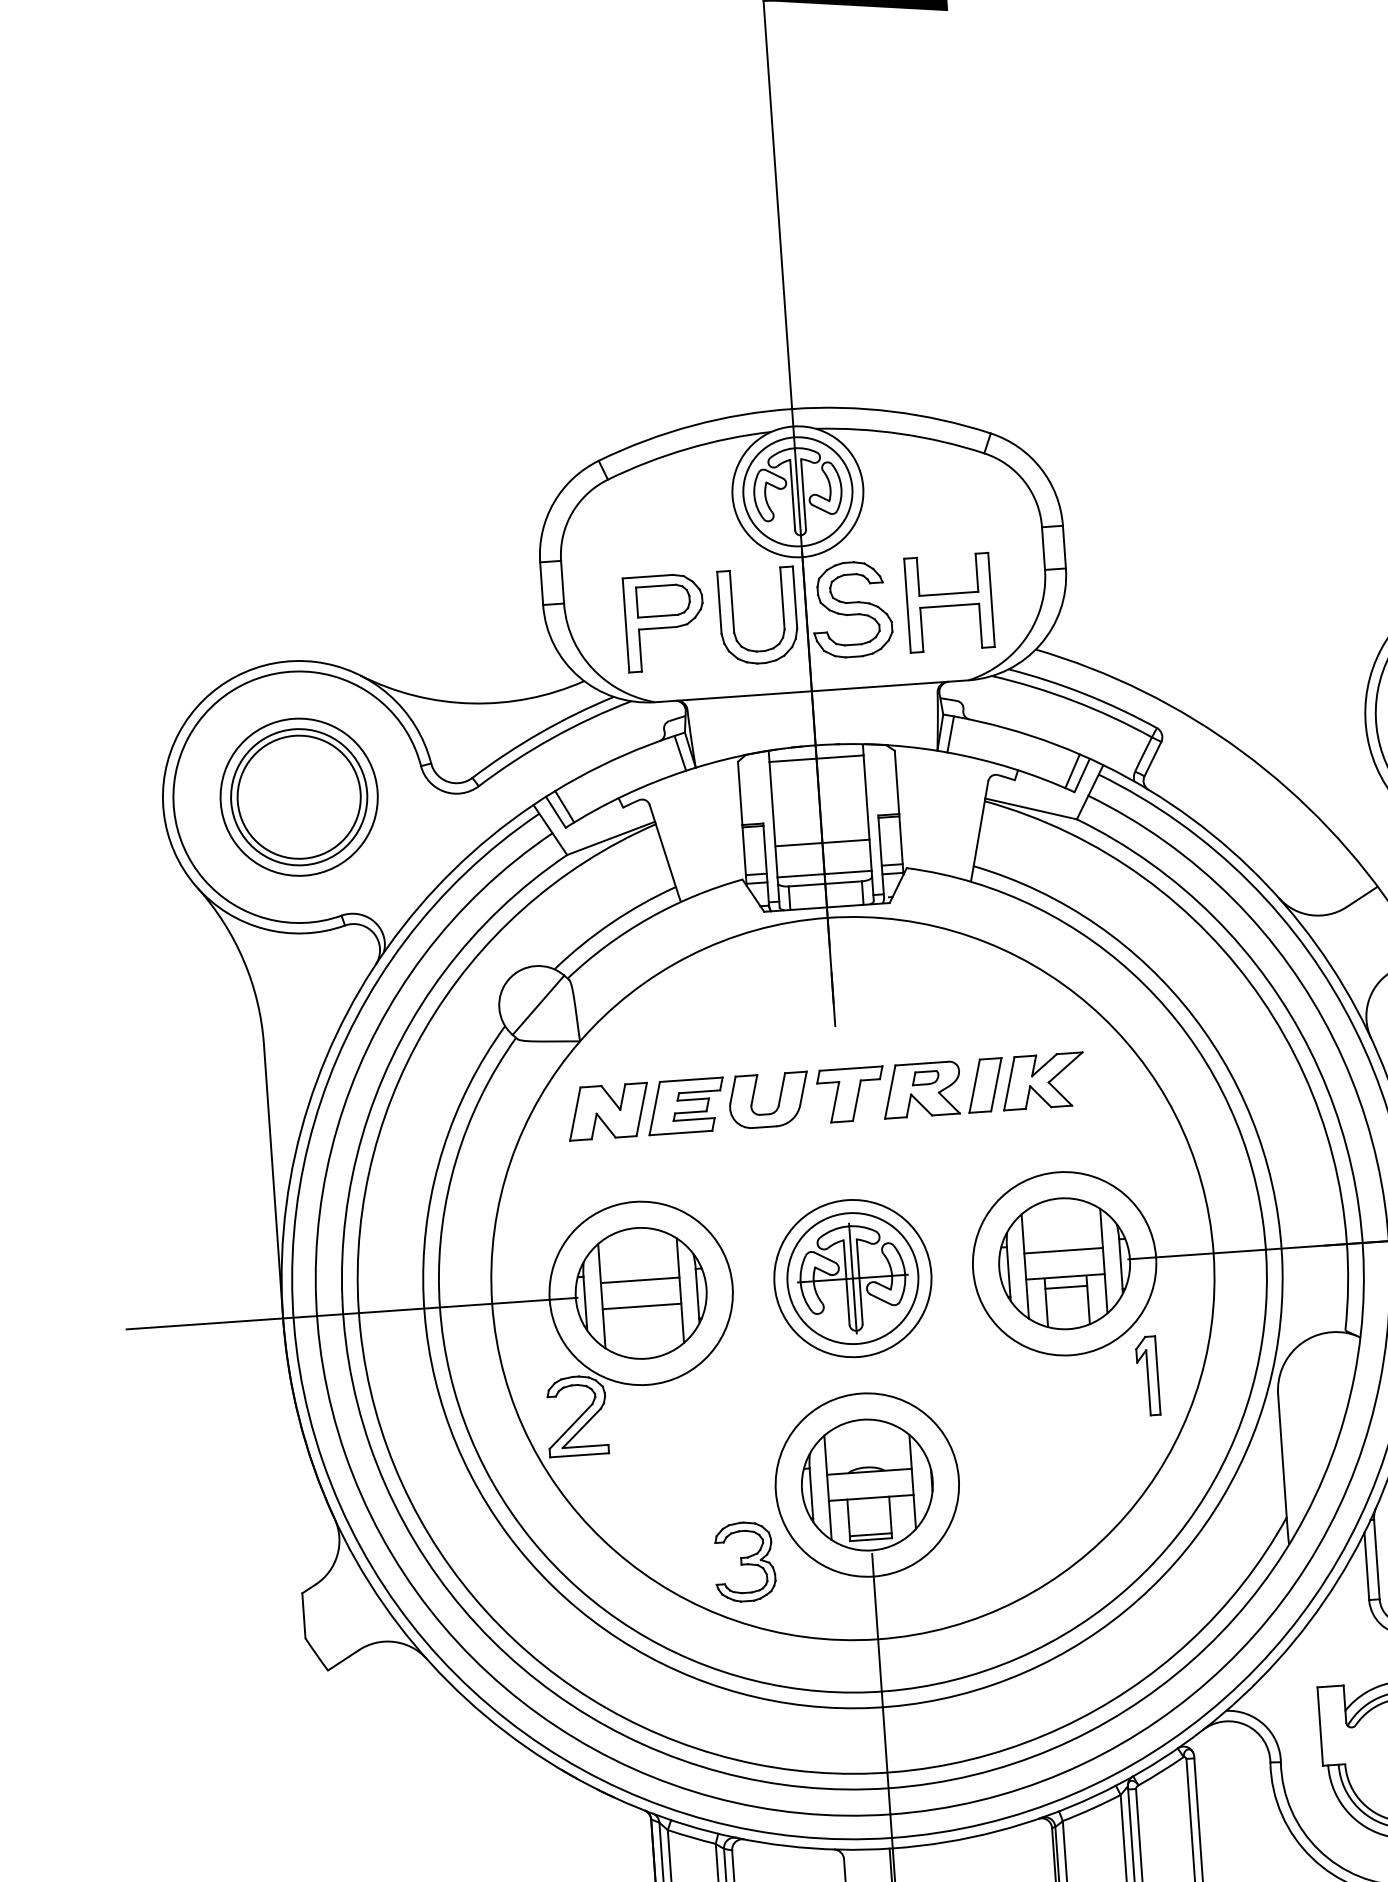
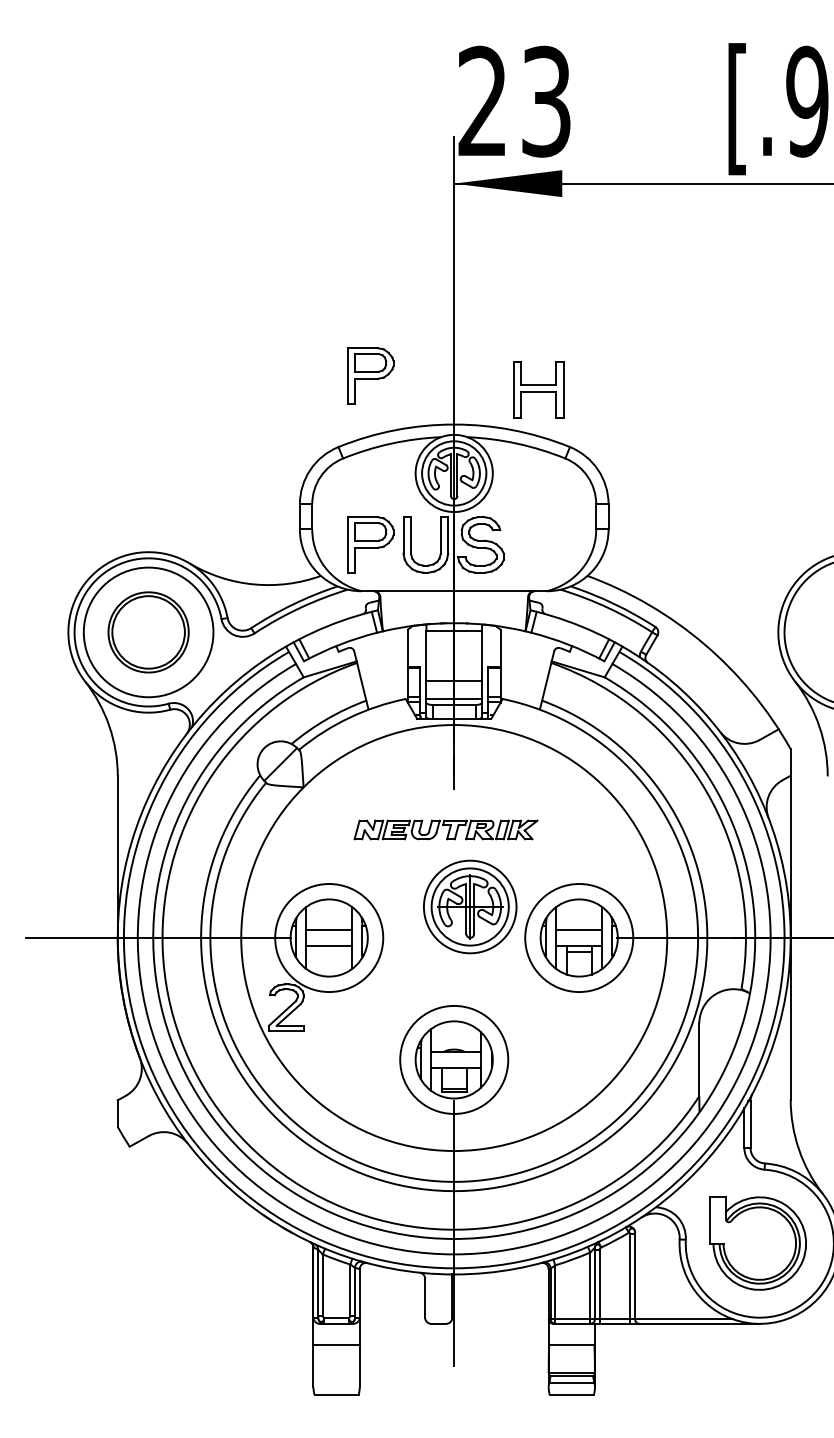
part: (644, 335) -> (370, 375), added
part: (949, 602) -> (538, 389), moved
circle: (298, 797) -> (148, 632), size x1.4
part: (825, 1095) -> (445, 829), size x0.6
part: (853, 1277) -> (470, 906), moved
part: (1146, 1376) -> (622, 1007), removed
part: (743, 1562) -> (378, 1100), removed

